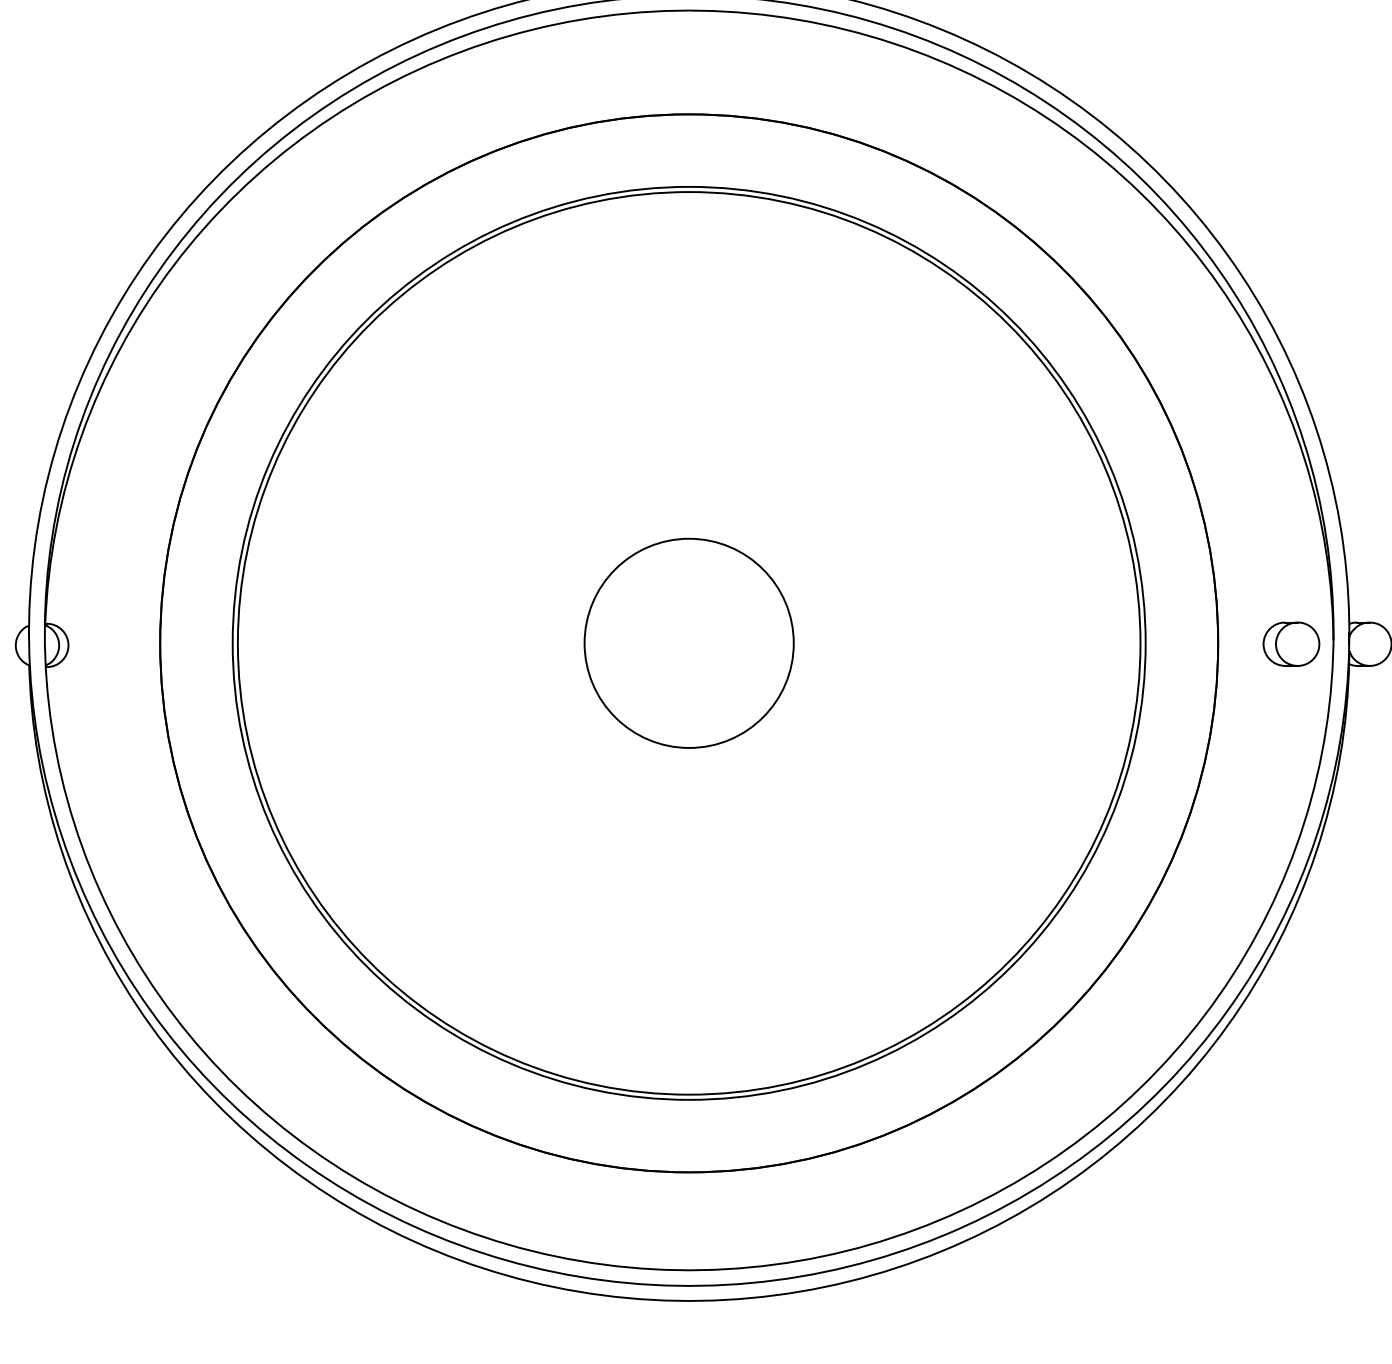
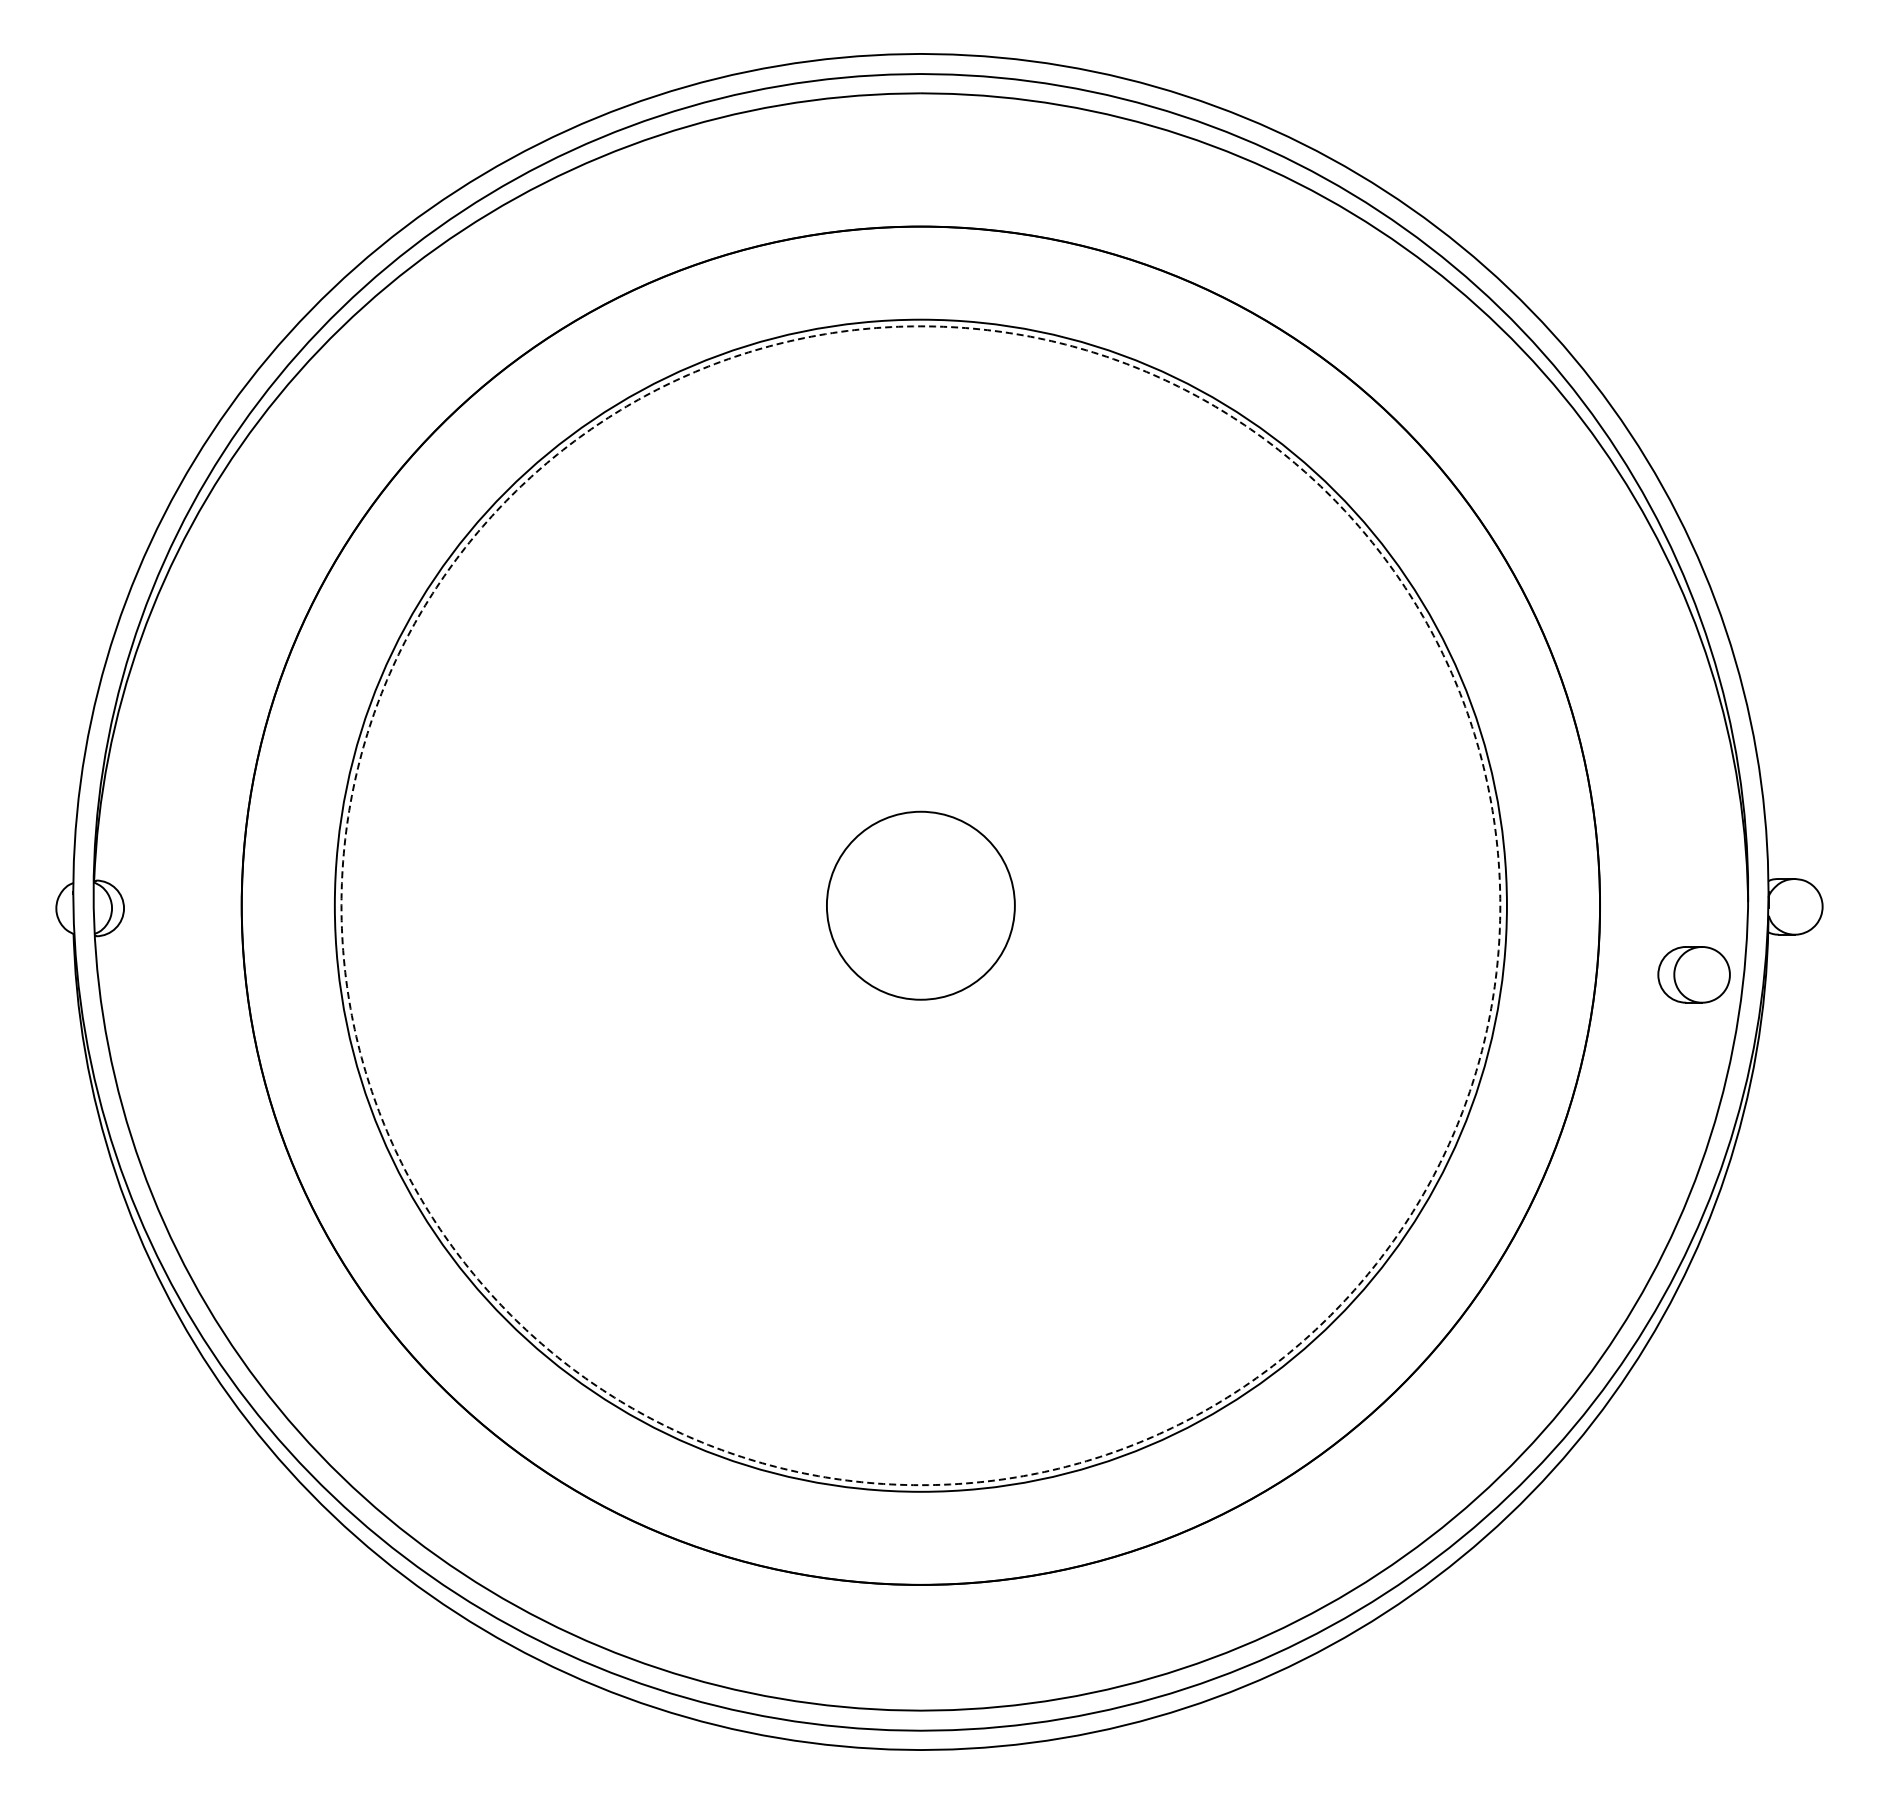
circle: (688, 643) -> (920, 905), size x0.7
circle: (688, 643) -> (920, 905), solid -> dashed
part: (1290, 643) -> (1693, 974), moved

